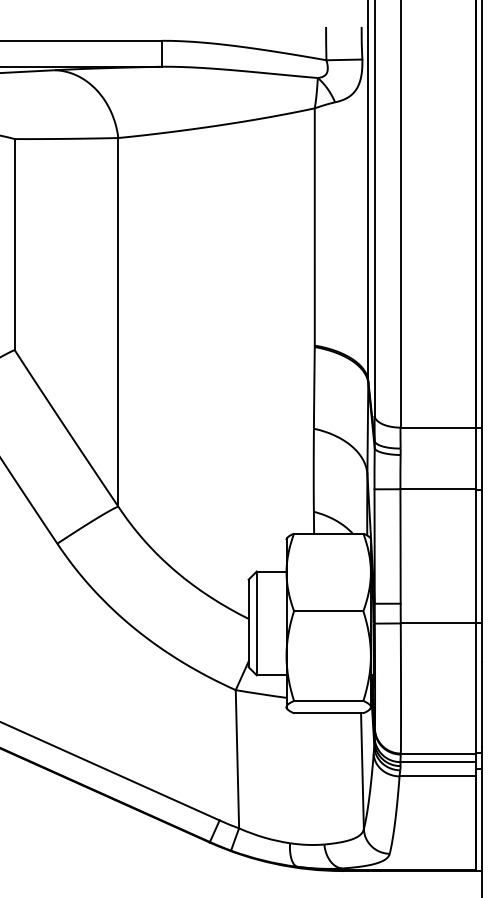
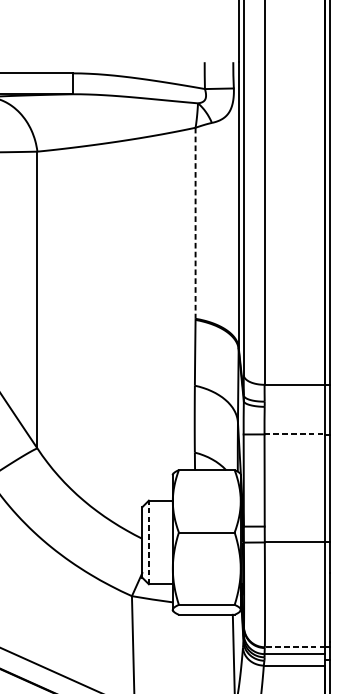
line: (314, 227) -> (195, 223), solid -> dashed
line: (438, 489) -> (295, 434), solid -> dashed
line: (256, 623) -> (148, 542), solid -> dashed
line: (438, 753) -> (295, 647), solid -> dashed

